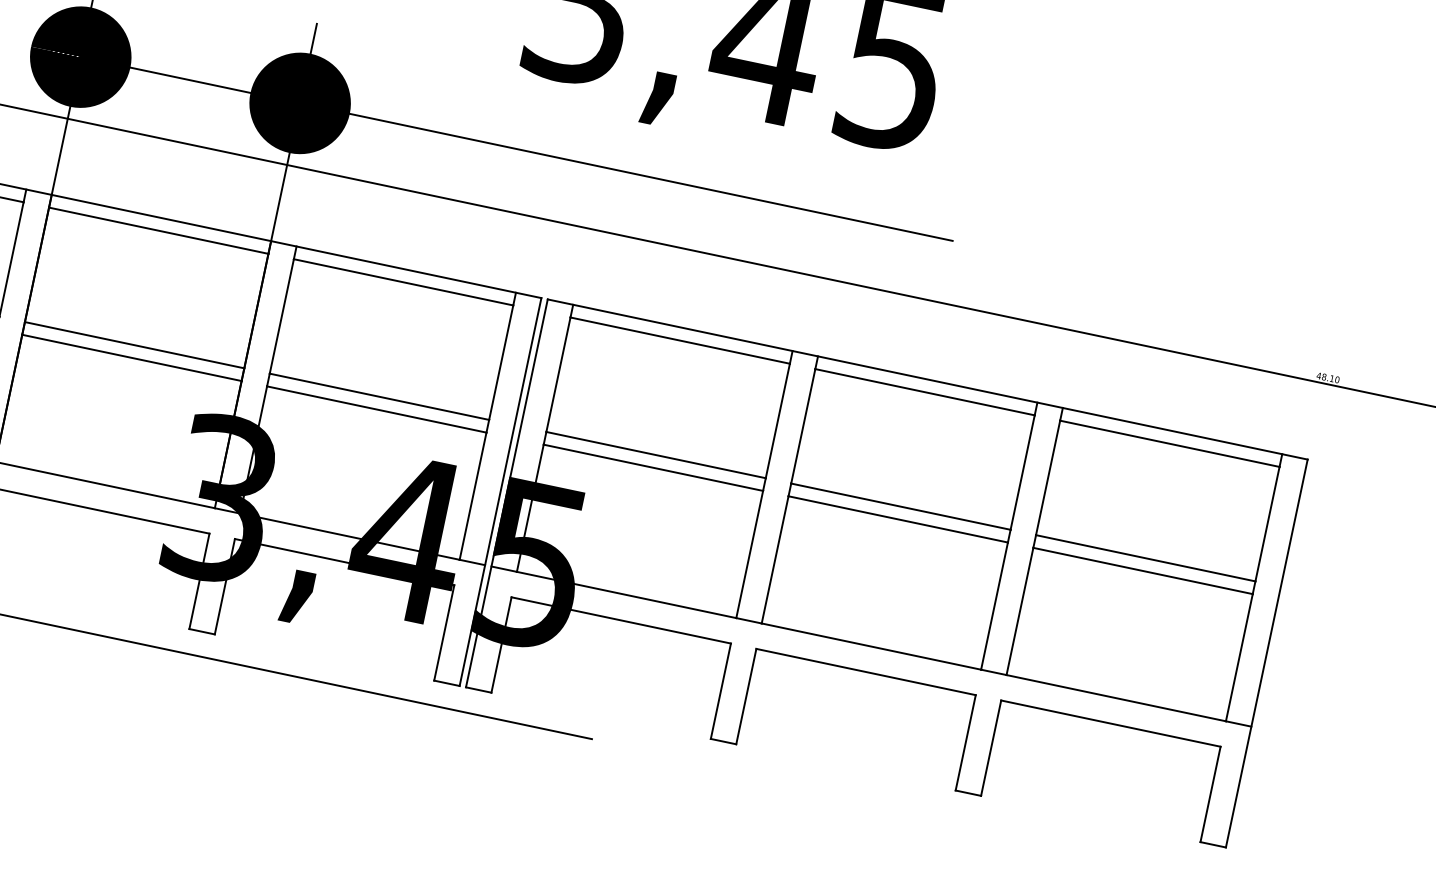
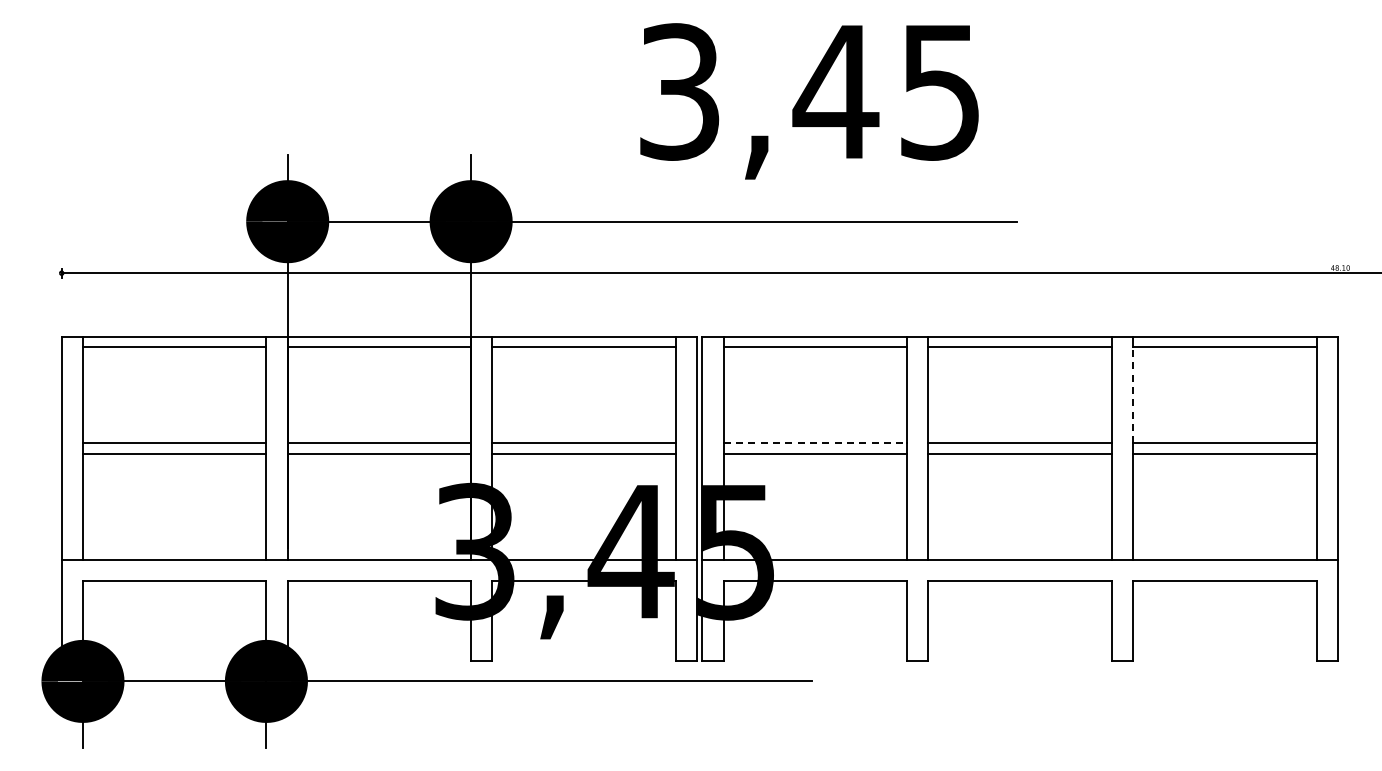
line: (656, 455) -> (815, 443), solid -> dashed
line: (1048, 478) -> (1133, 395), solid -> dashed

